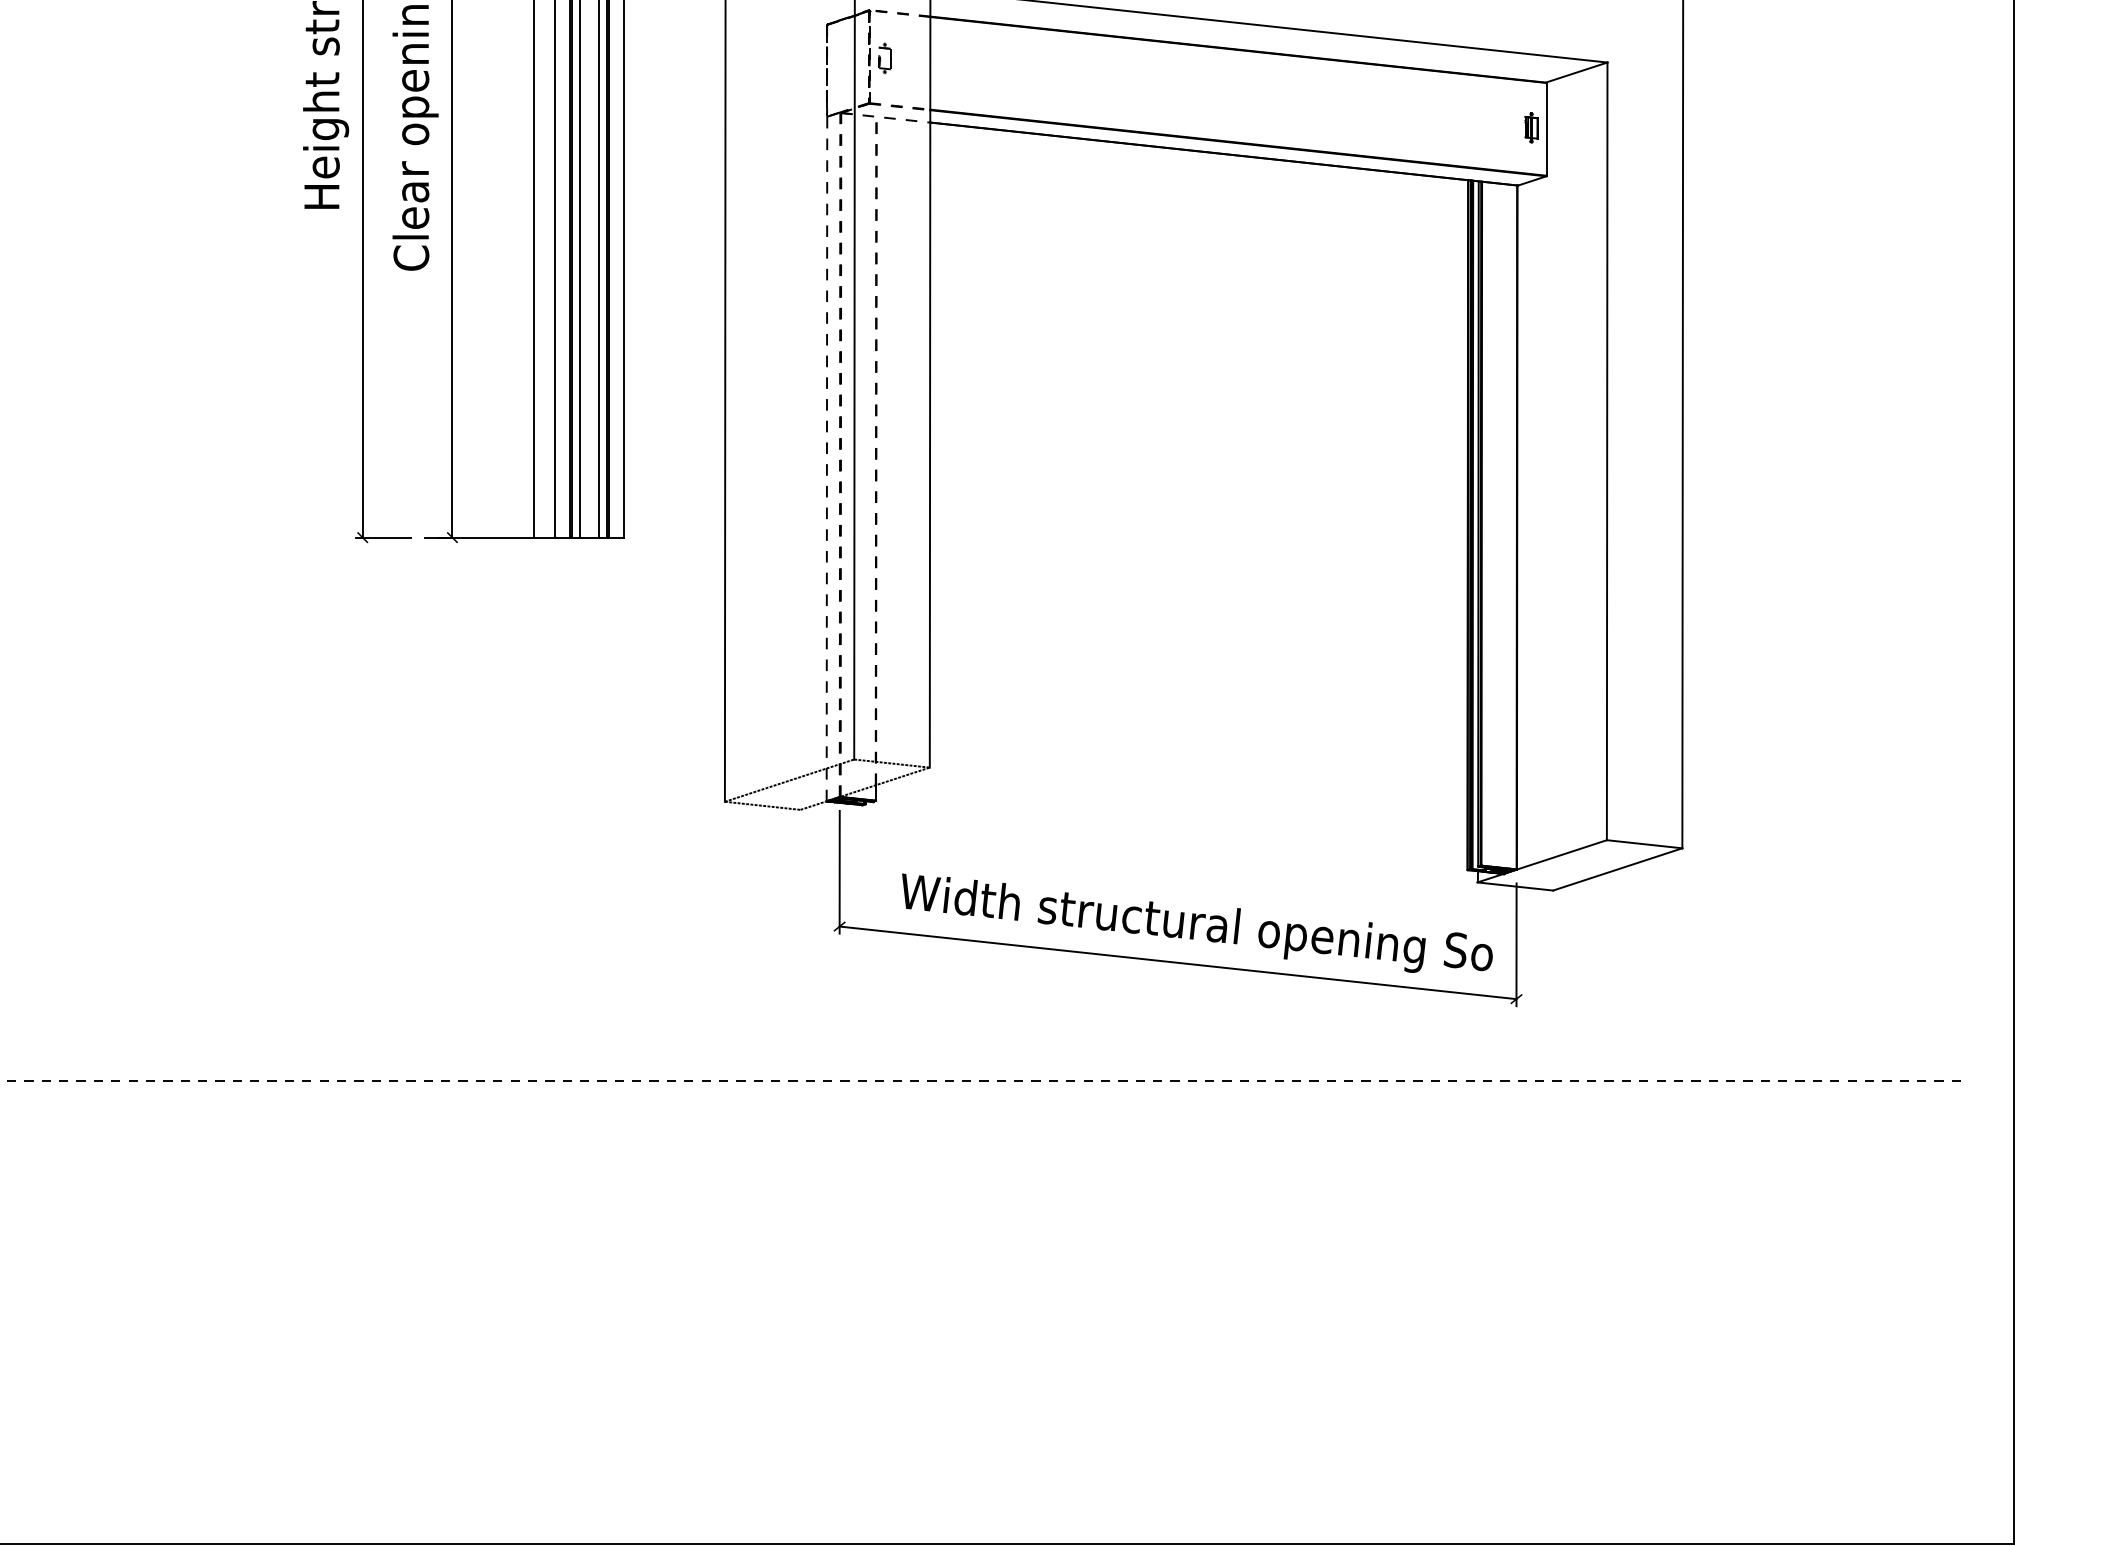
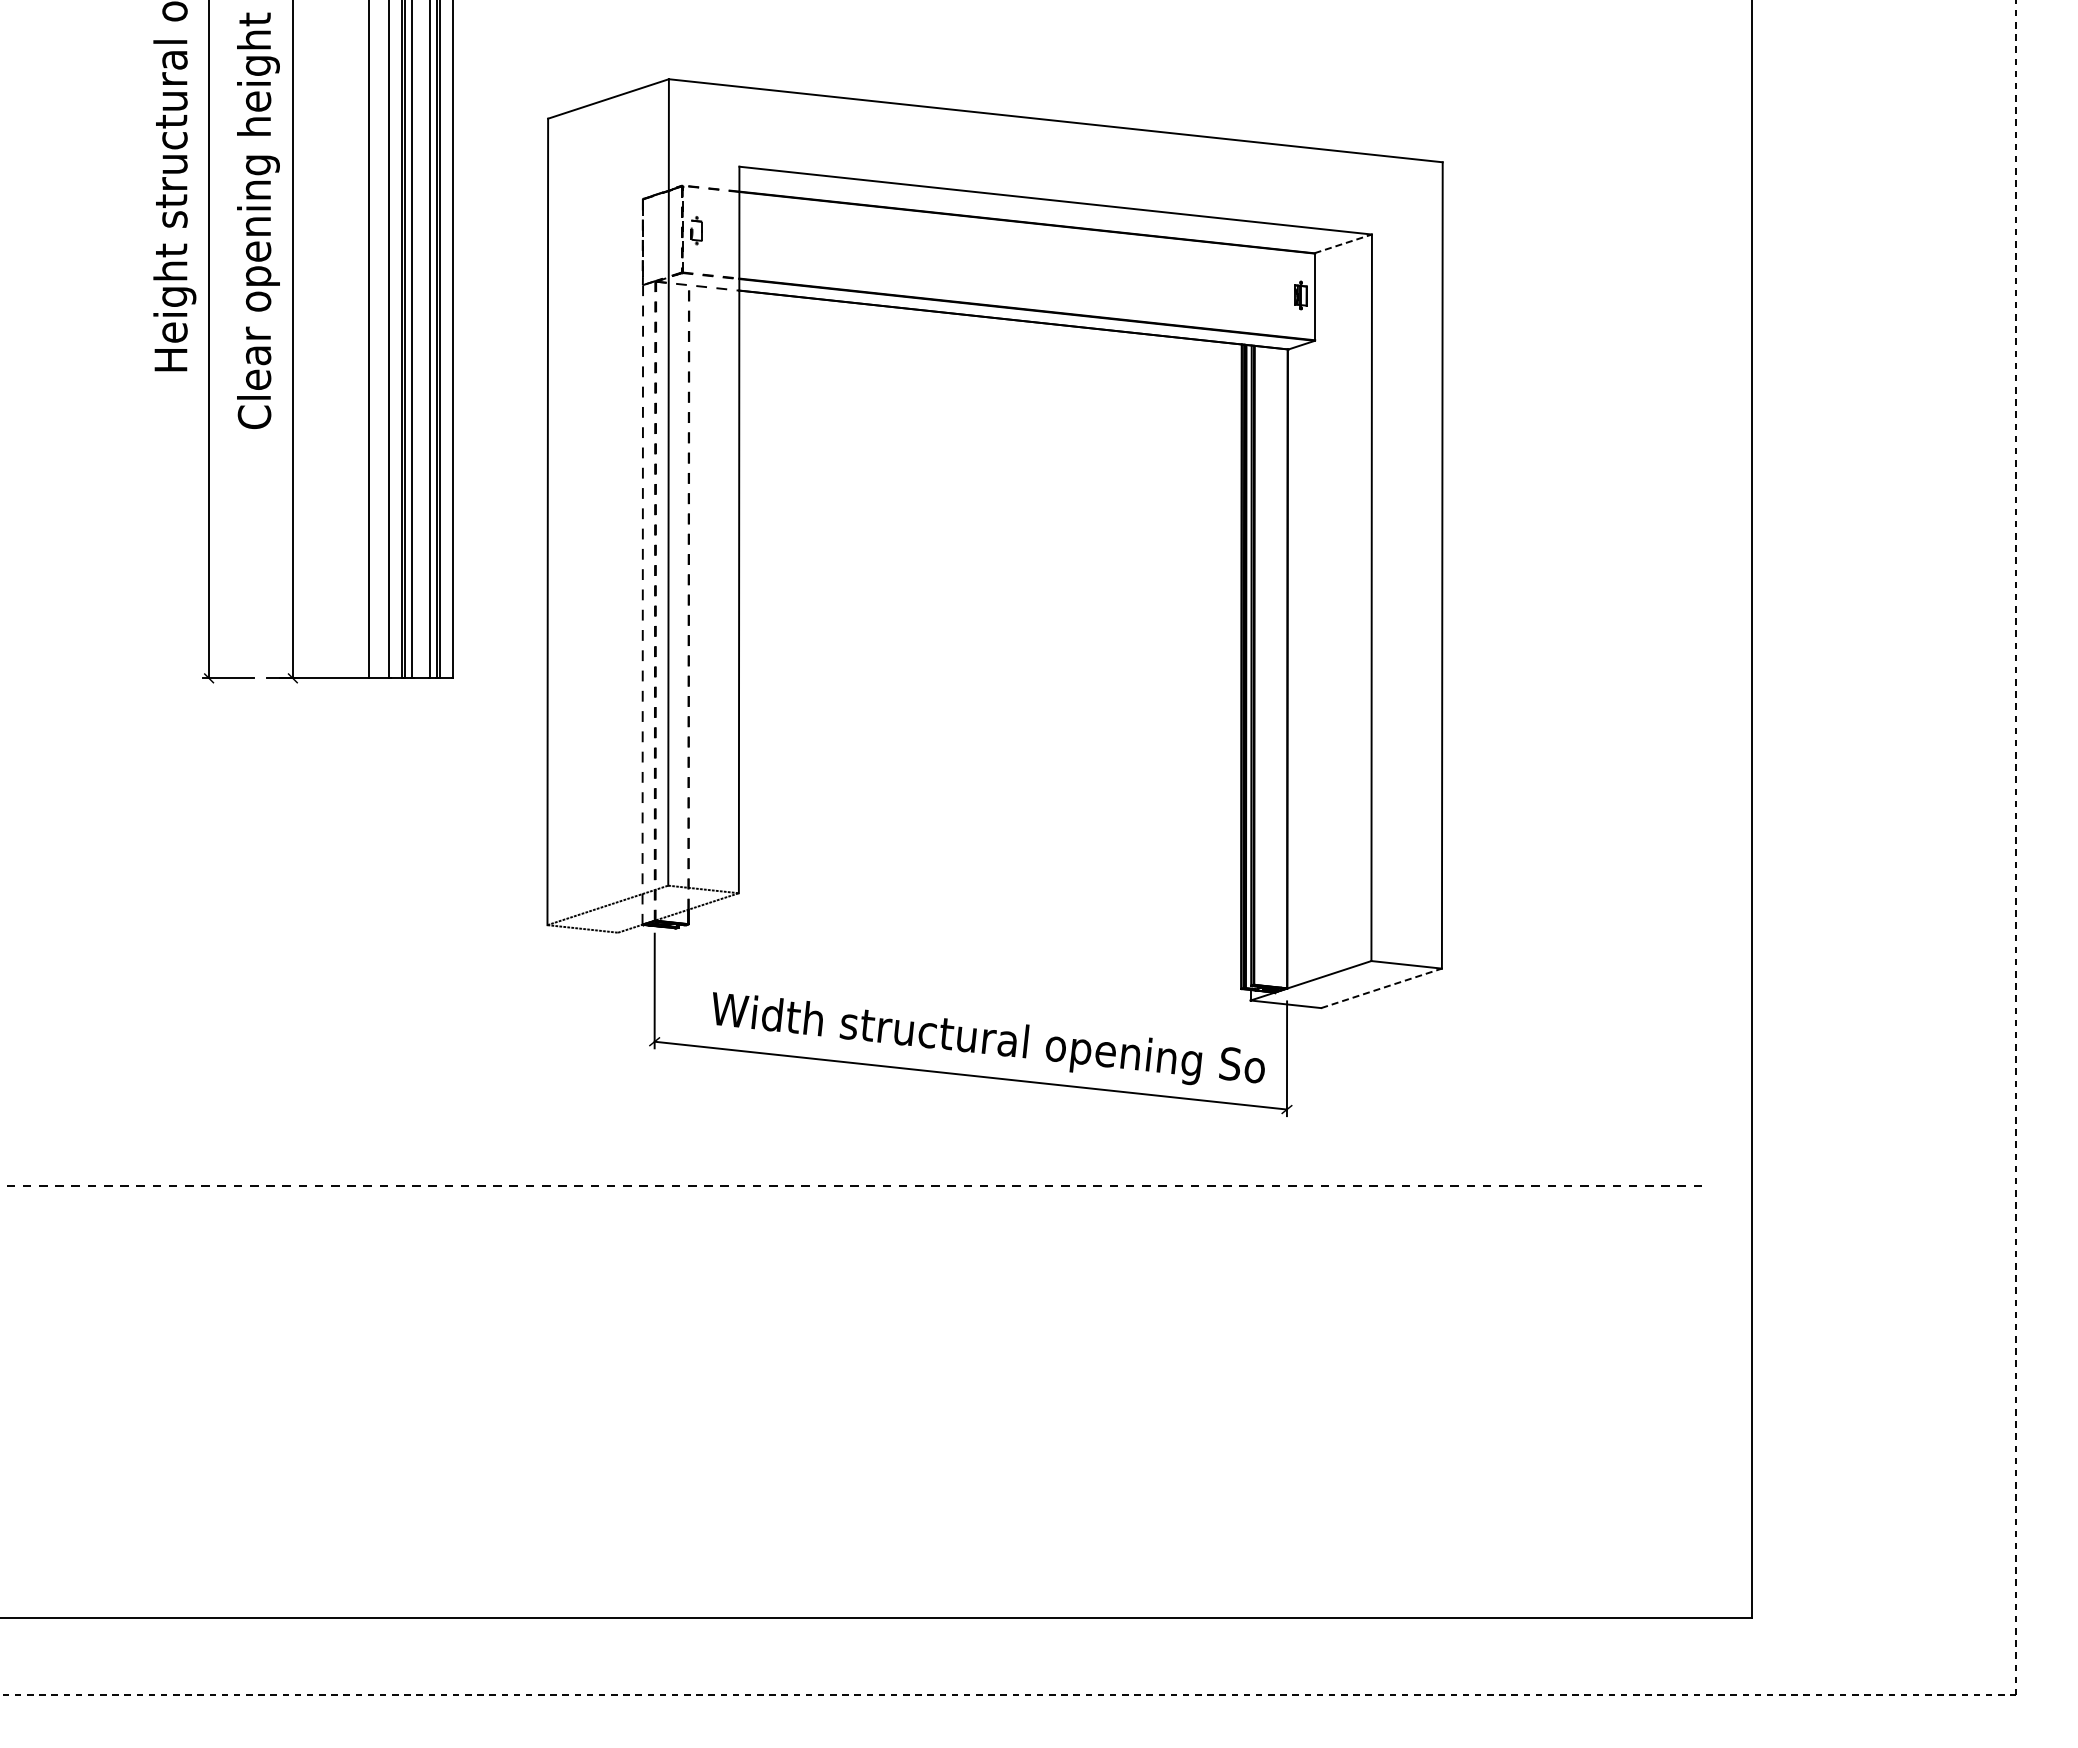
line: (1576, 72) -> (1343, 243), solid -> dashed
line: (1618, 869) -> (1382, 988), solid -> dashed

